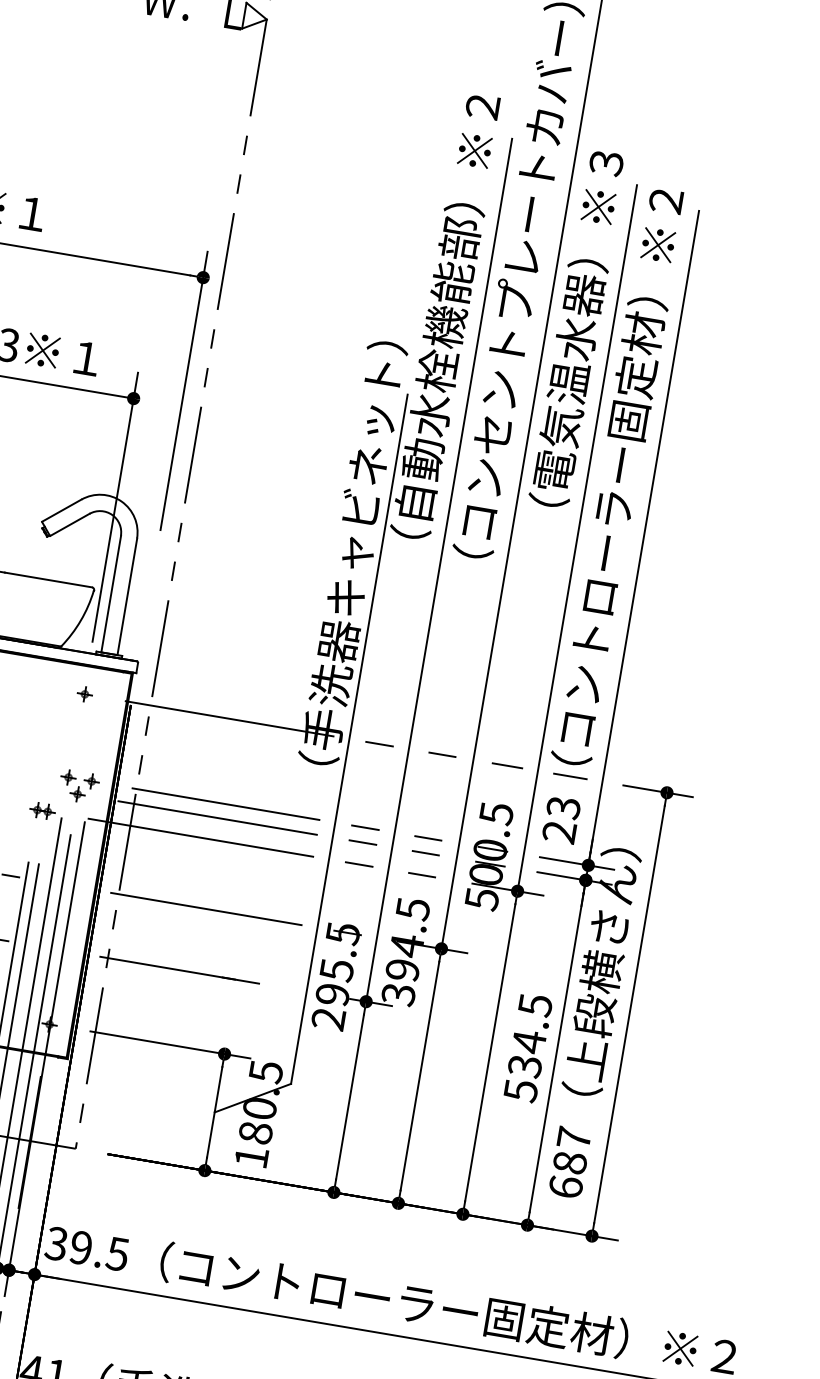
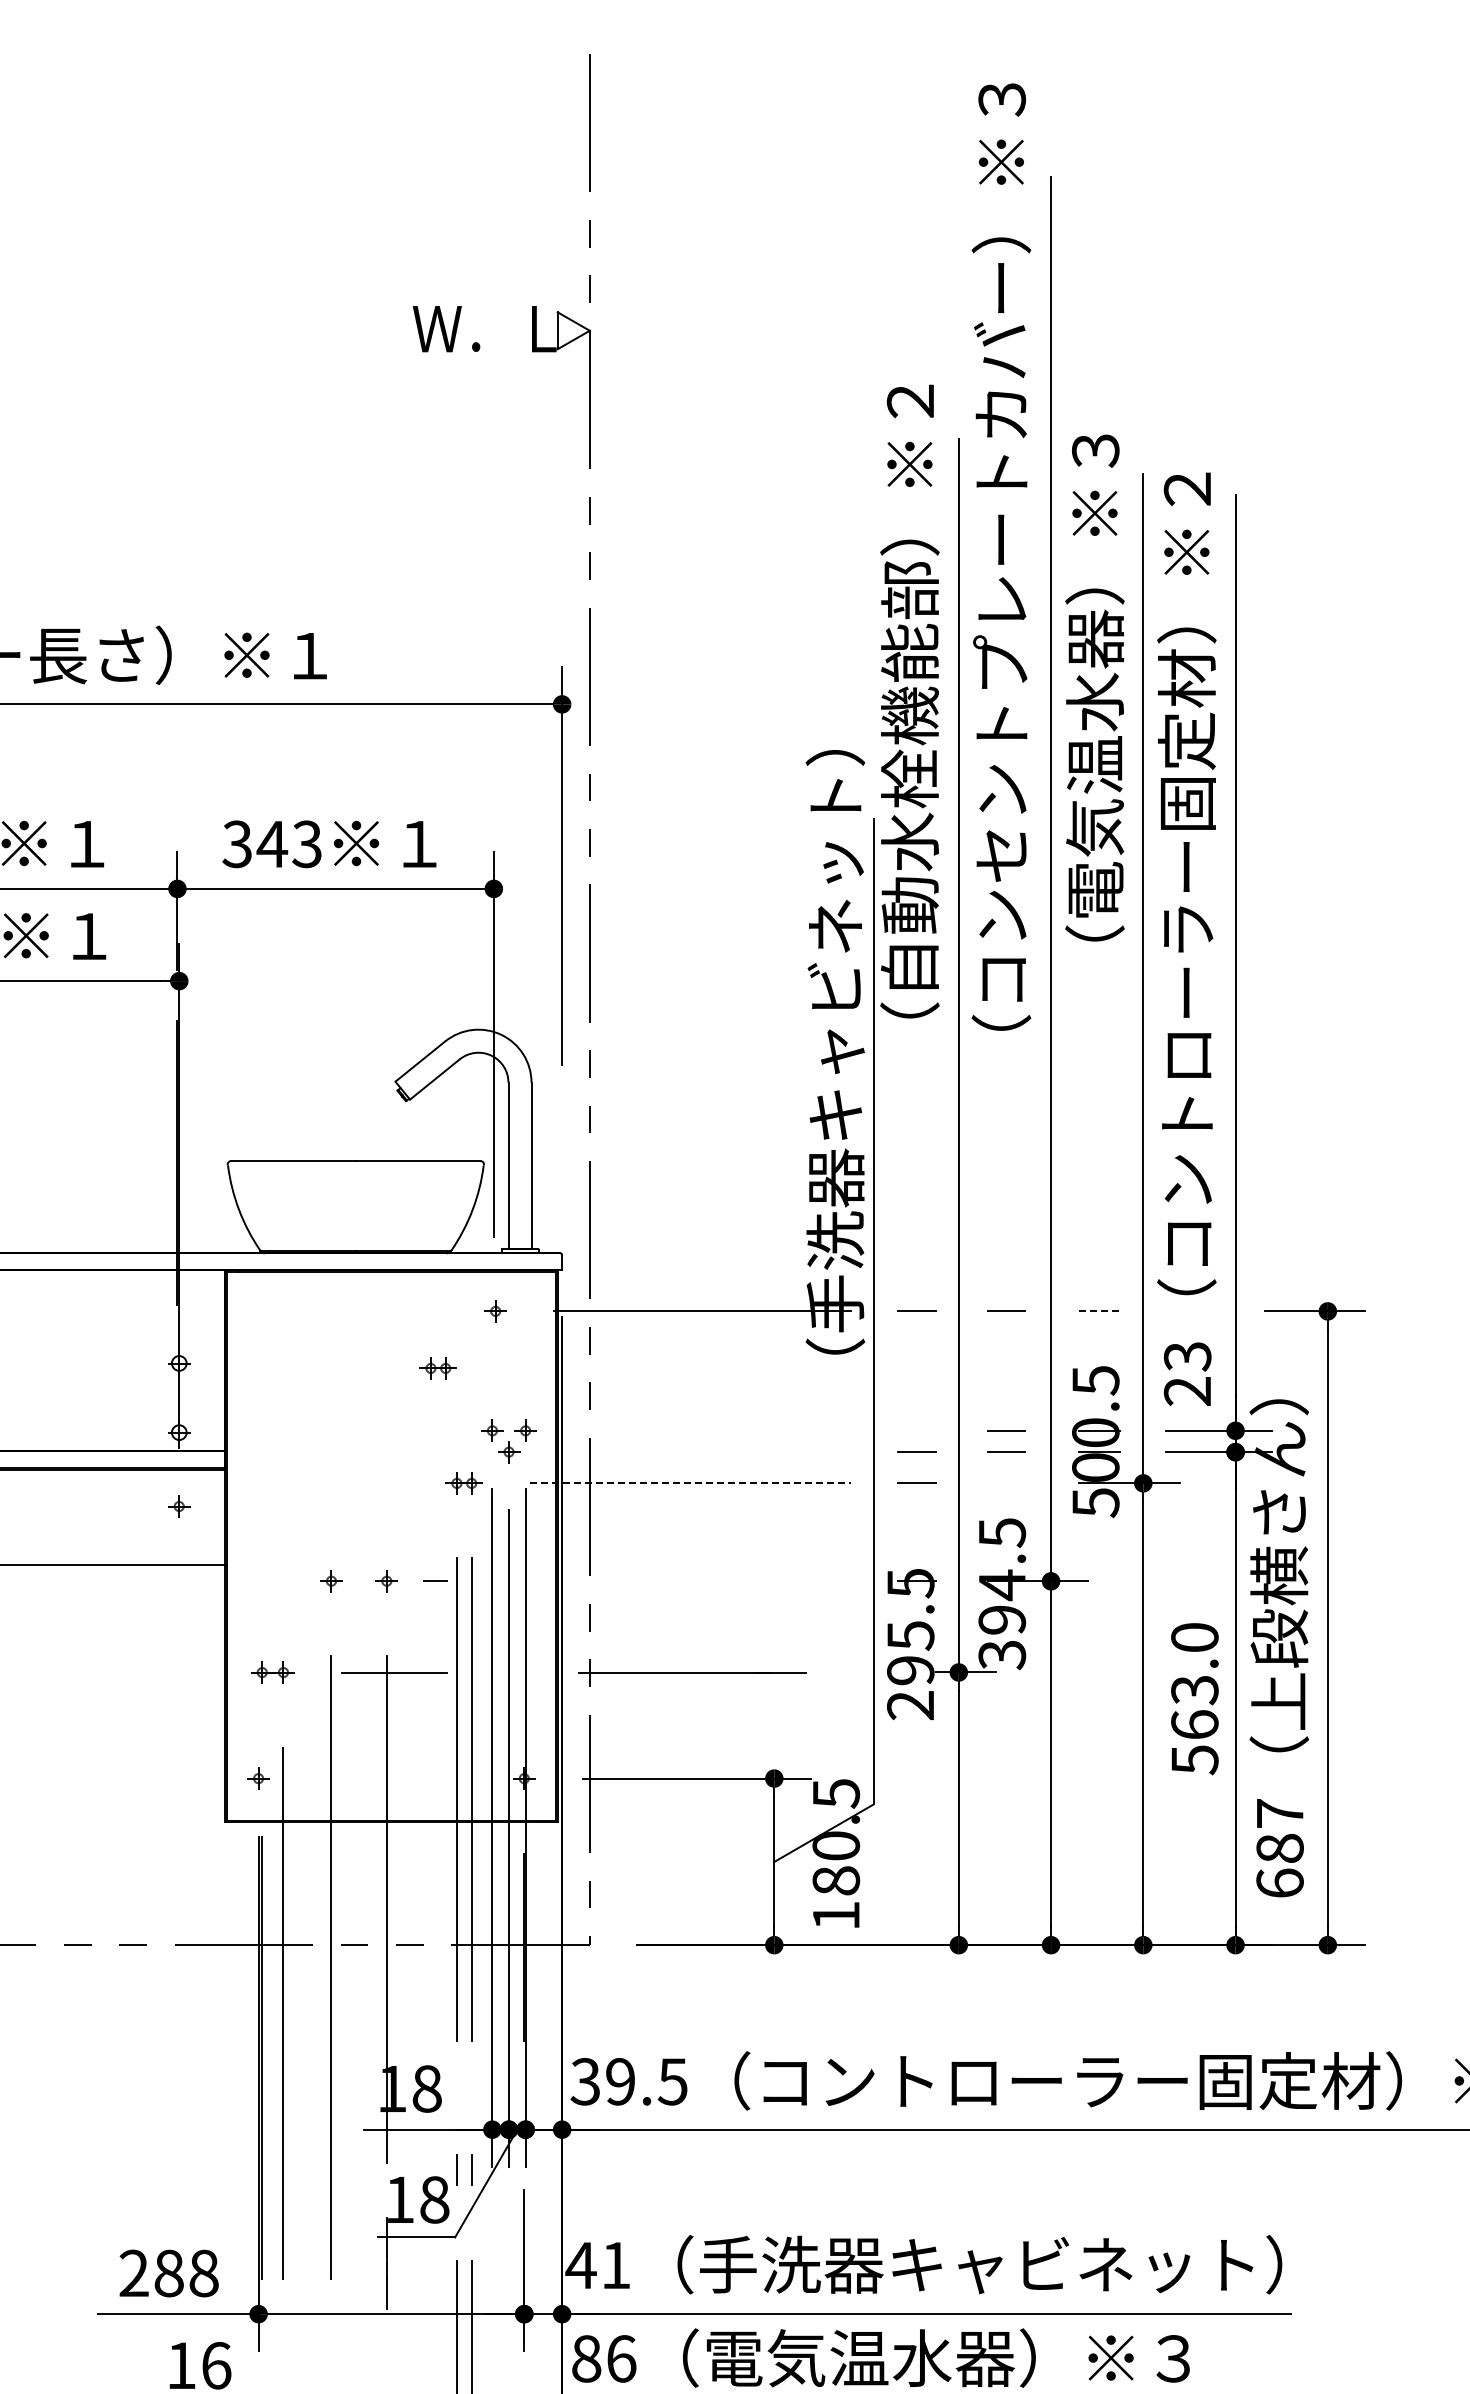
part: (37, 727) -> (437, 1368), added
line: (507, 765) -> (1100, 1311), solid -> dashed
line: (570, 776) -> (1189, 1311), removed
line: (225, 803) -> (717, 1430), removed
line: (217, 818) -> (709, 1452), removed
line: (365, 827) -> (916, 1430), removed
line: (201, 837) -> (691, 1483), solid -> dashed
line: (421, 875) -> (1006, 1483), removed
line: (206, 909) -> (714, 1581), removed
text: (529, 1035) -> (1194, 1681), 534.5 -> 563.0

